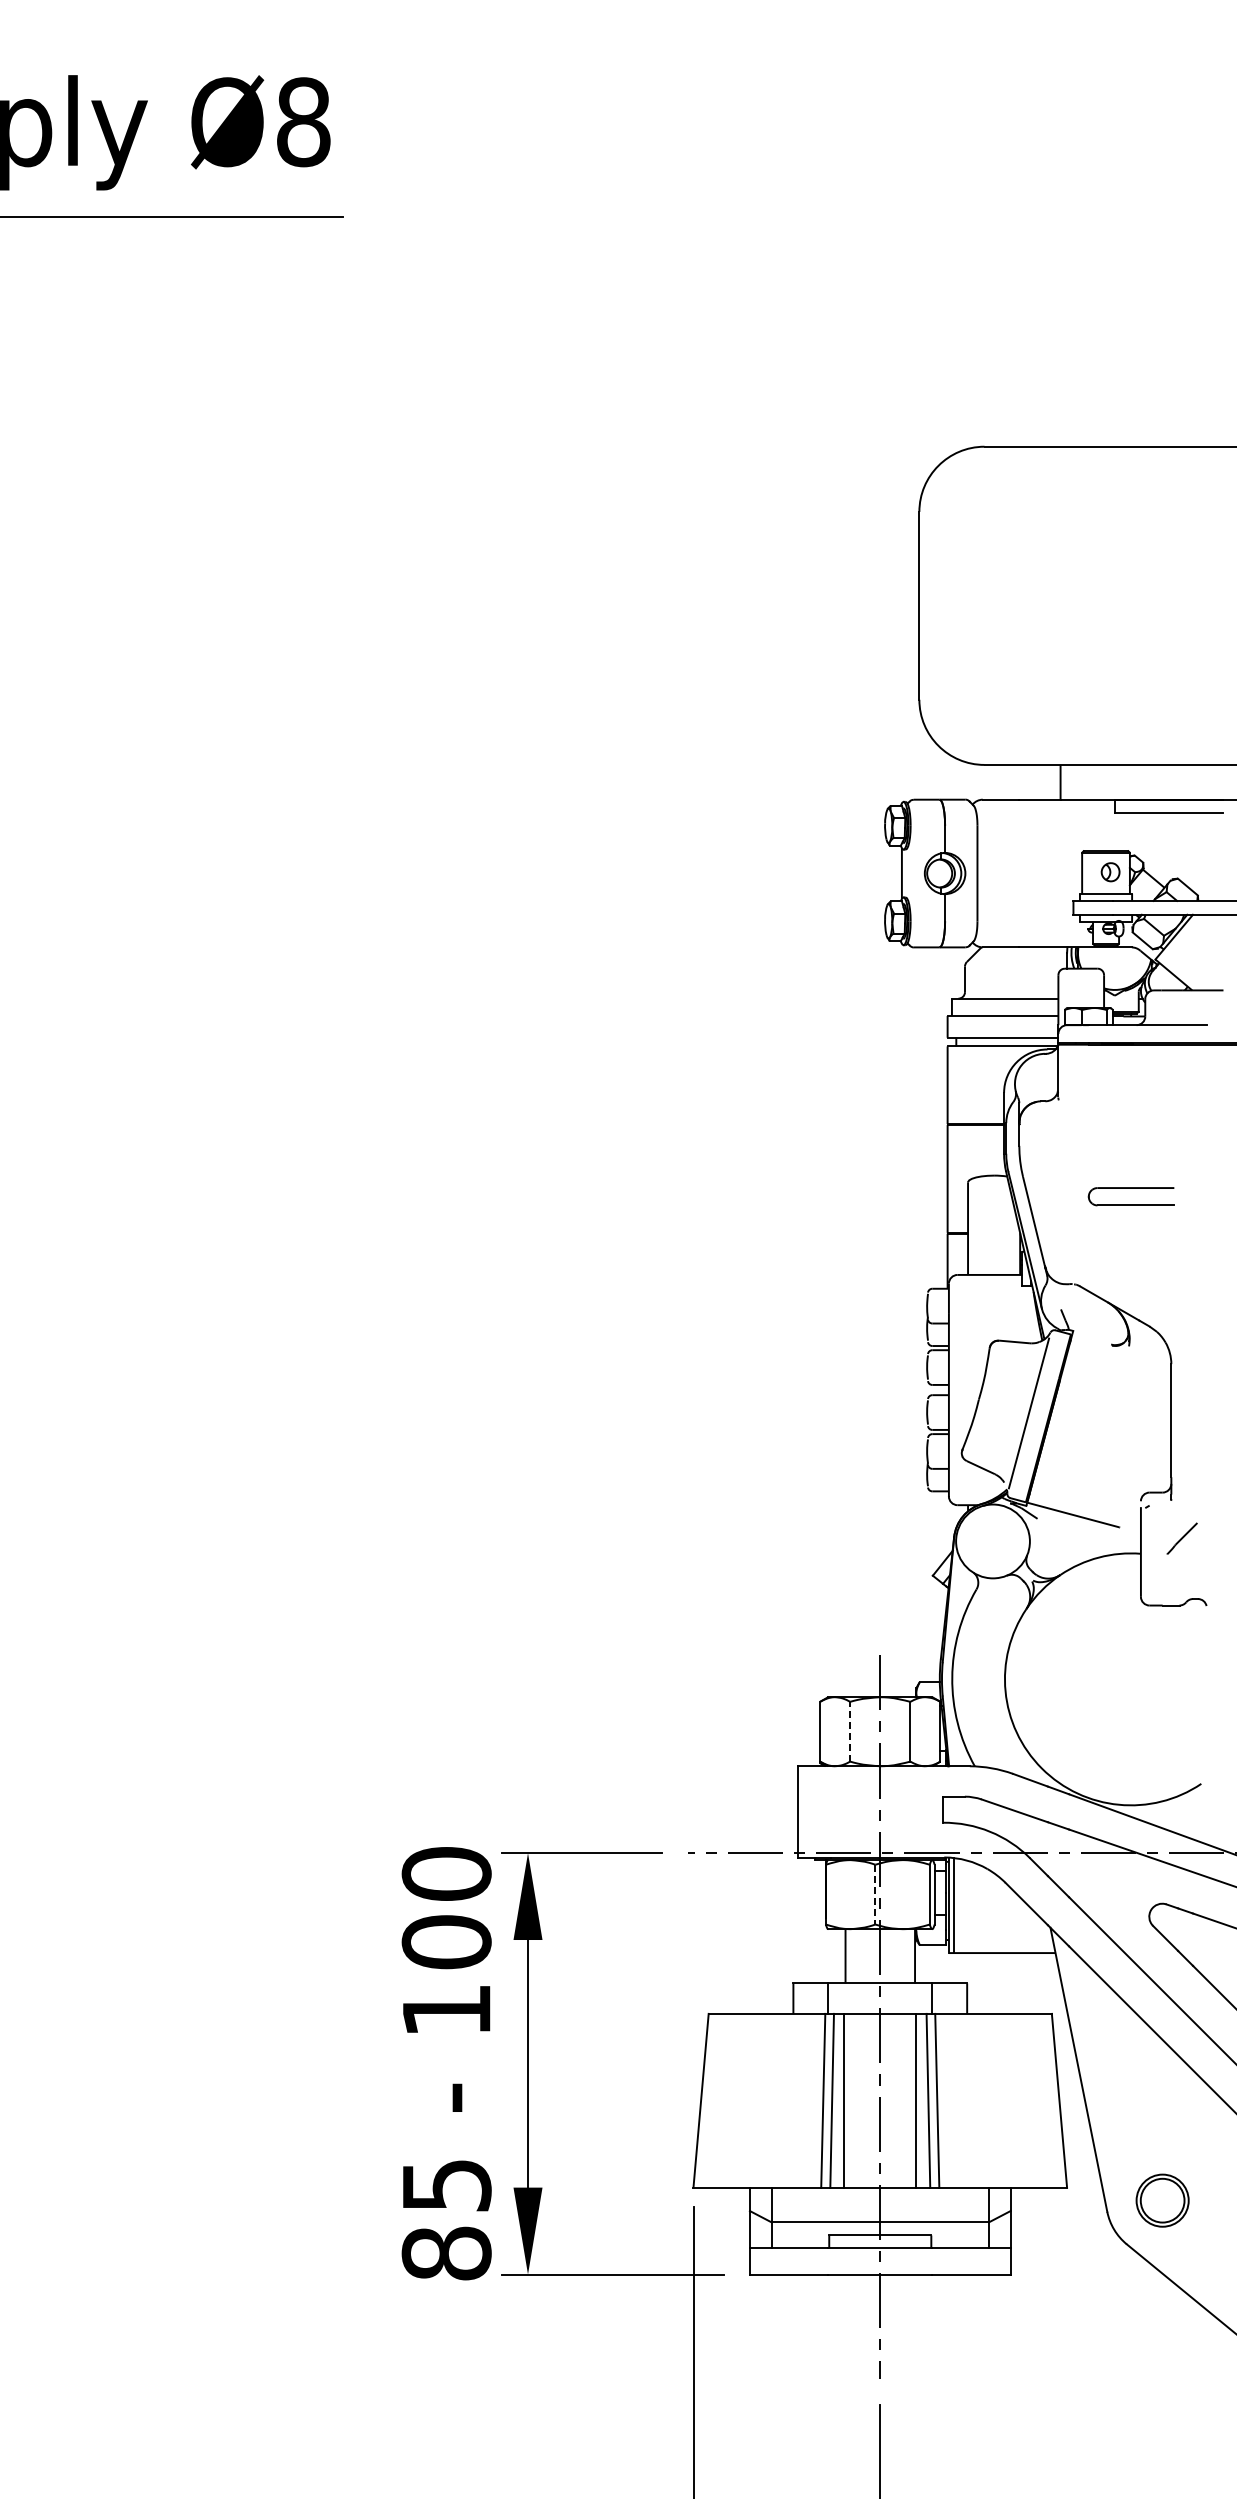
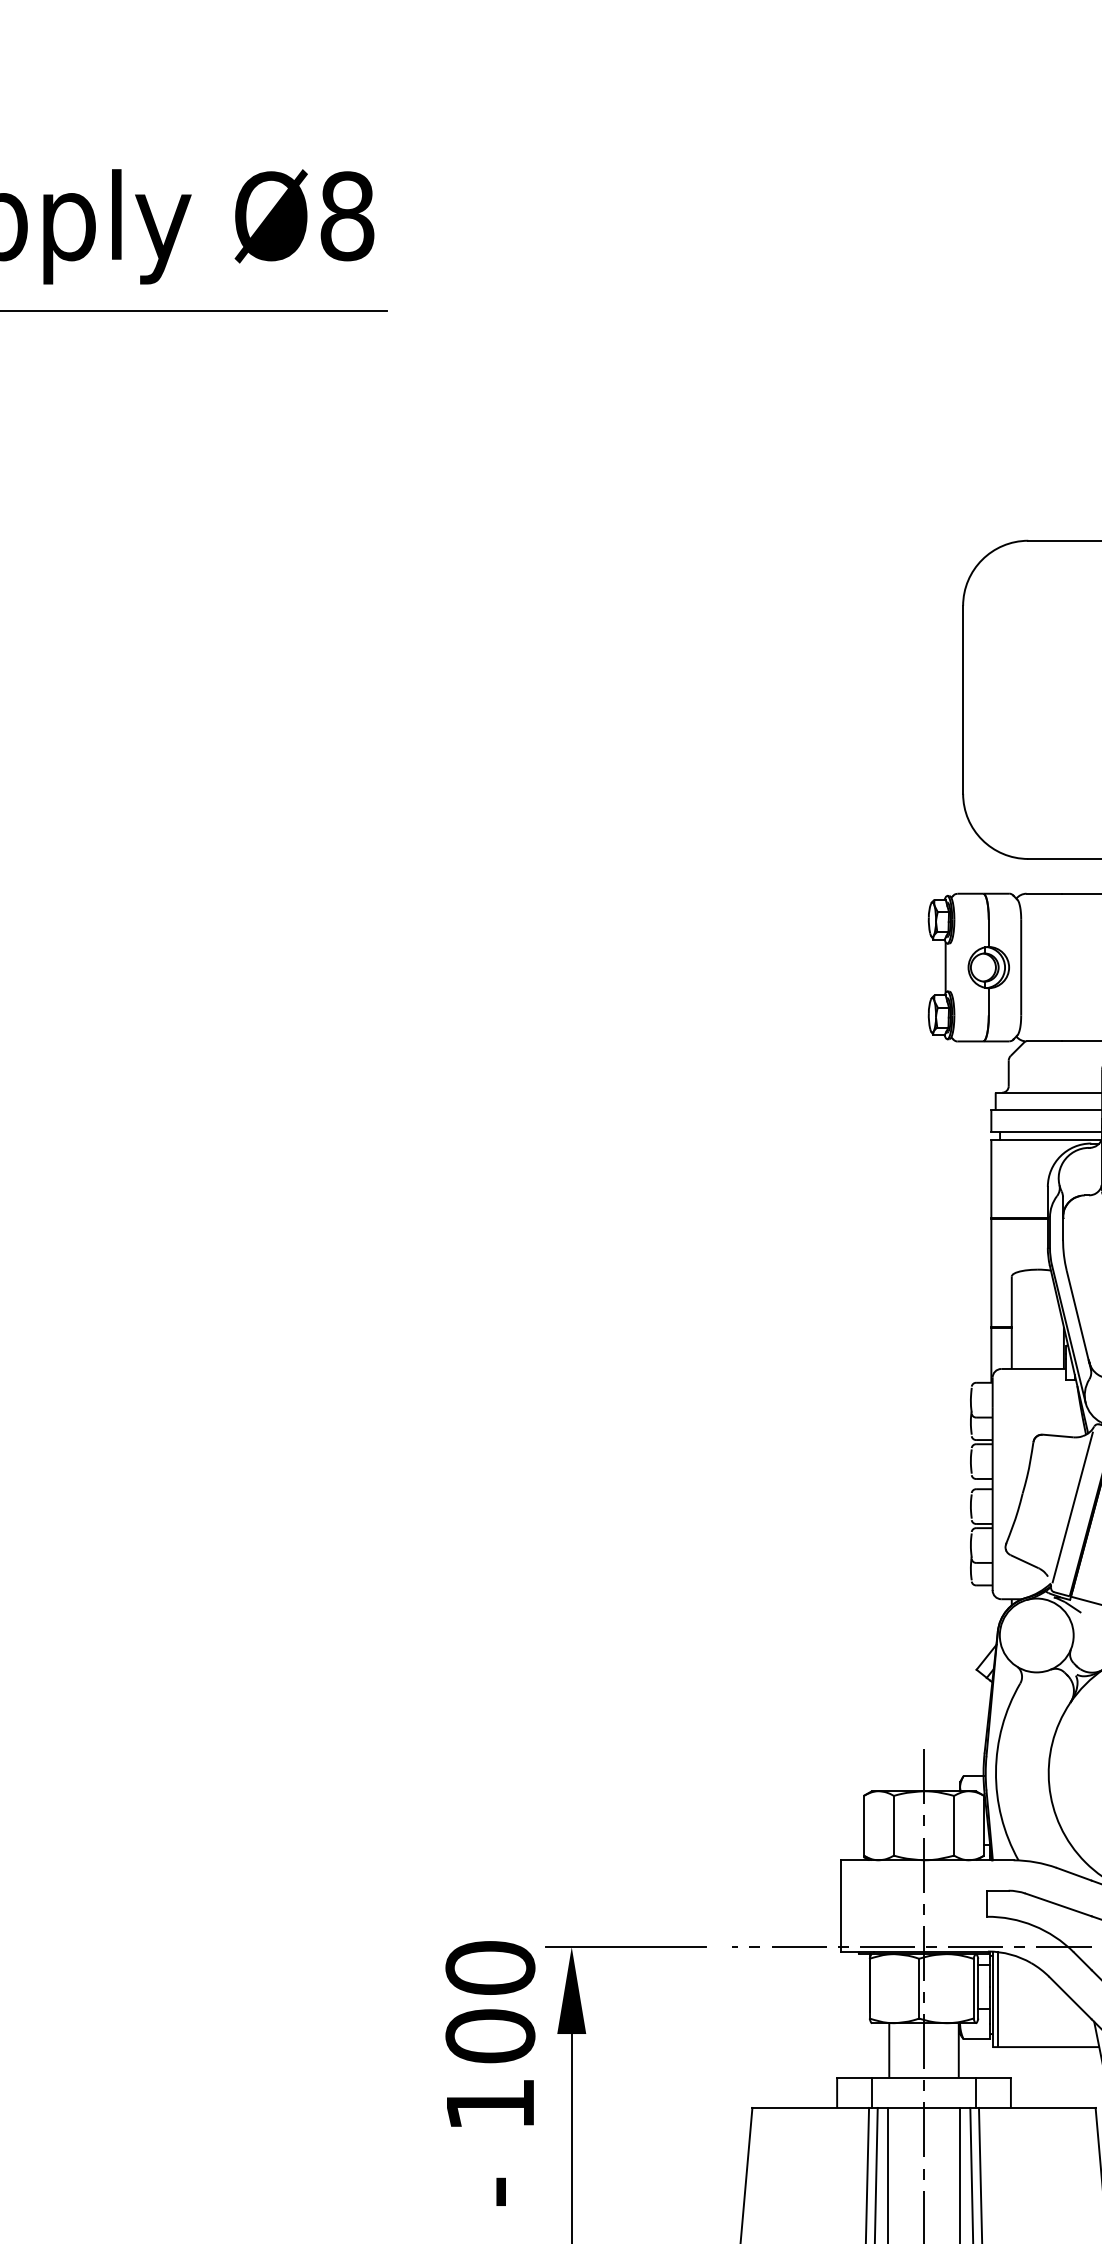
line: (850, 1731) -> (894, 1825), dashed -> solid
line: (875, 1894) -> (919, 1988), dashed -> solid

